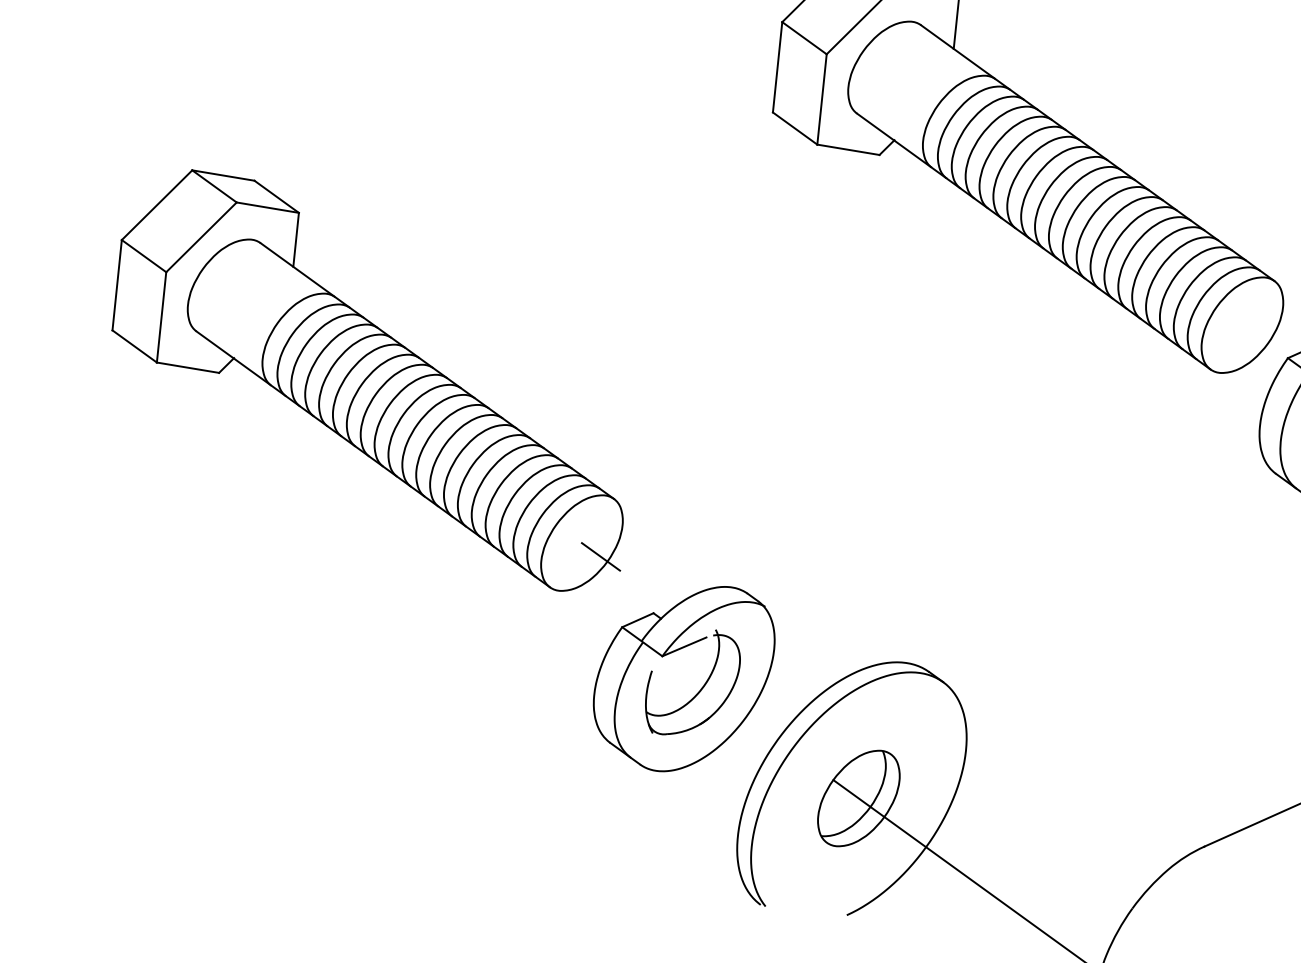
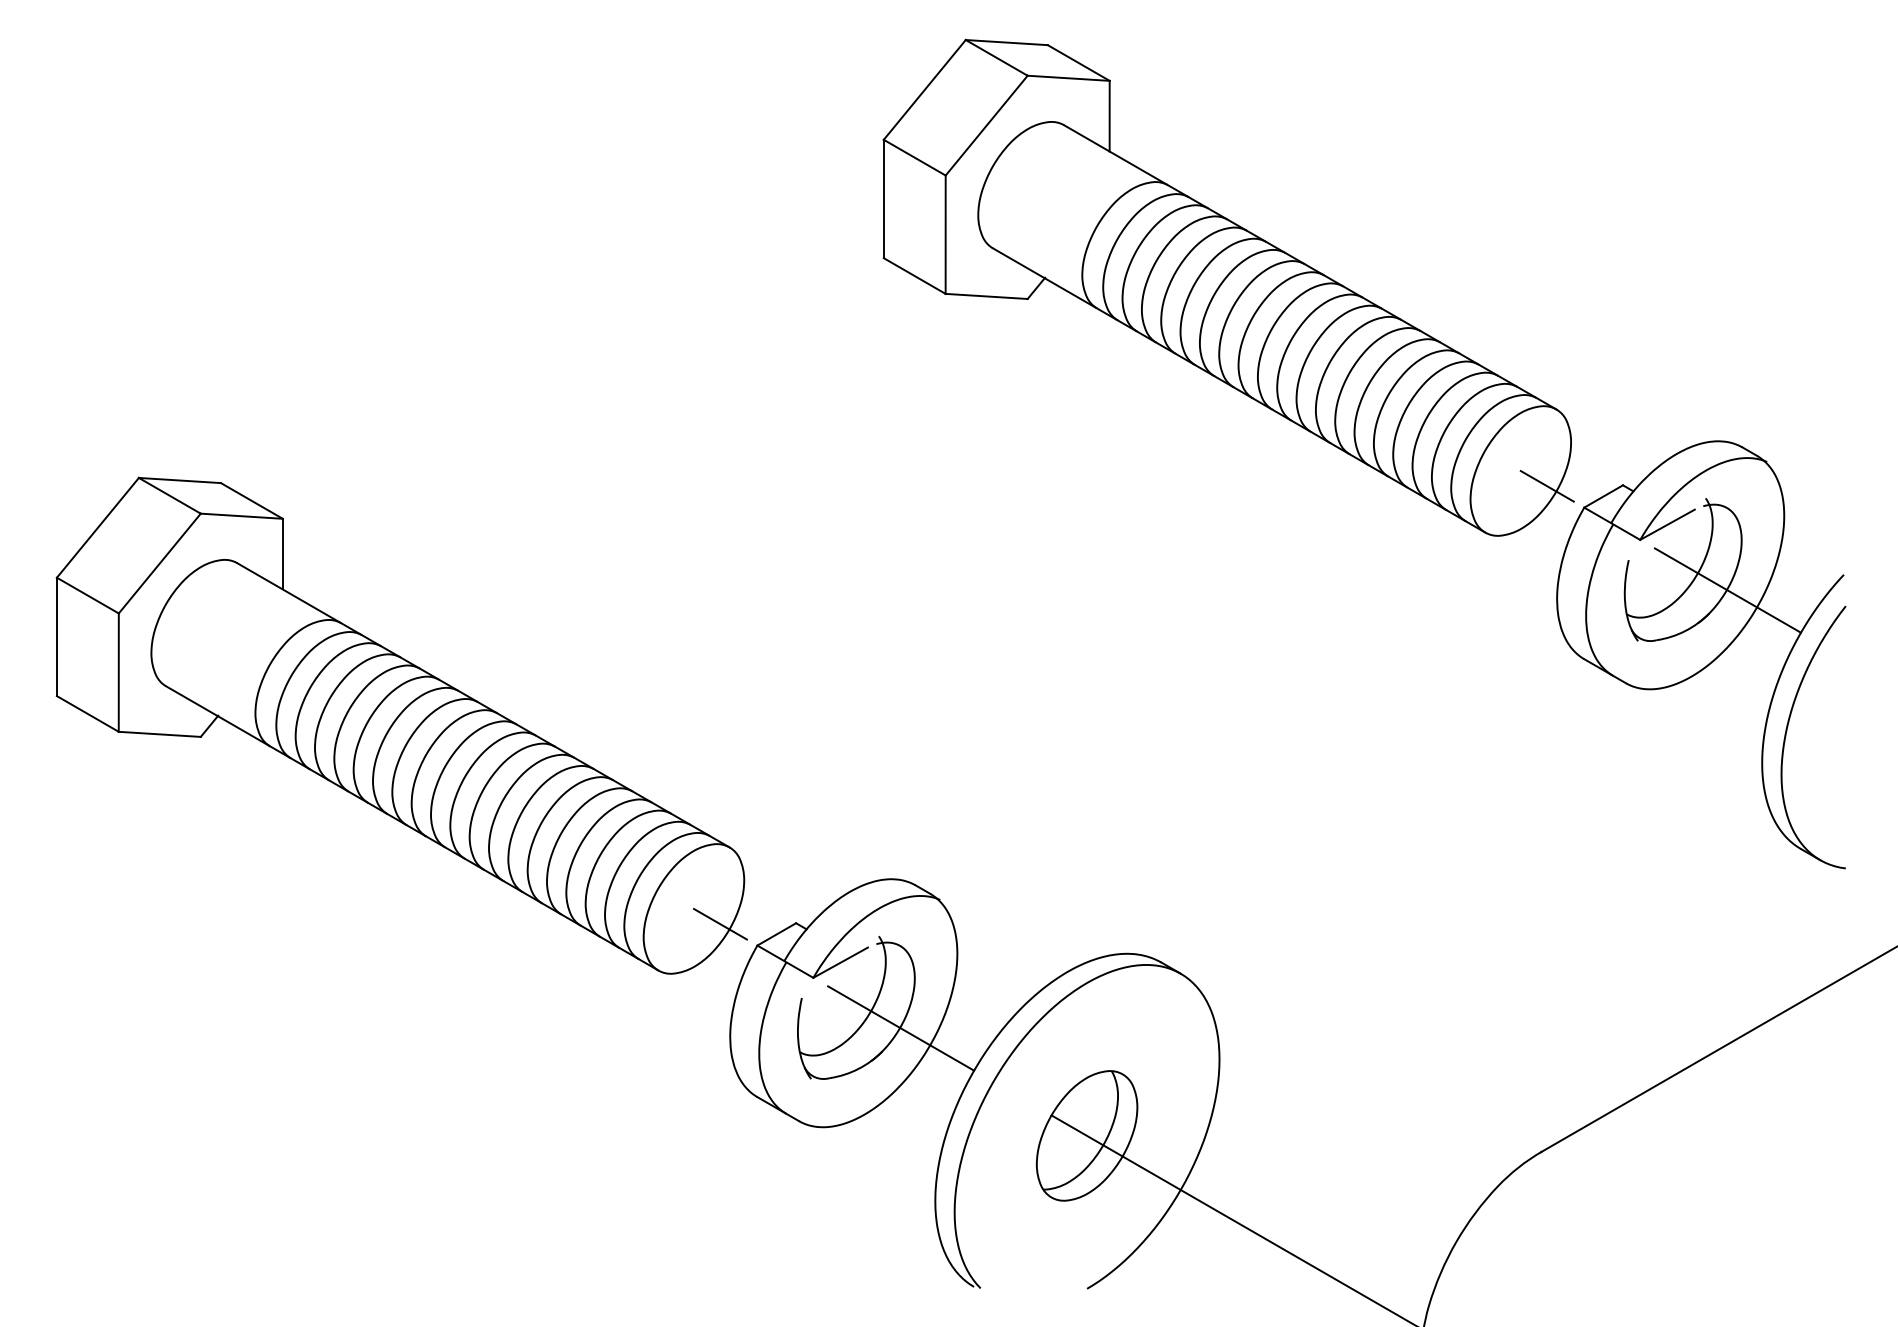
line: (1260, 339) -> (1546, 486), added
part: (373, 380) -> (401, 725), moved
line: (725, 701) -> (901, 1028), added

